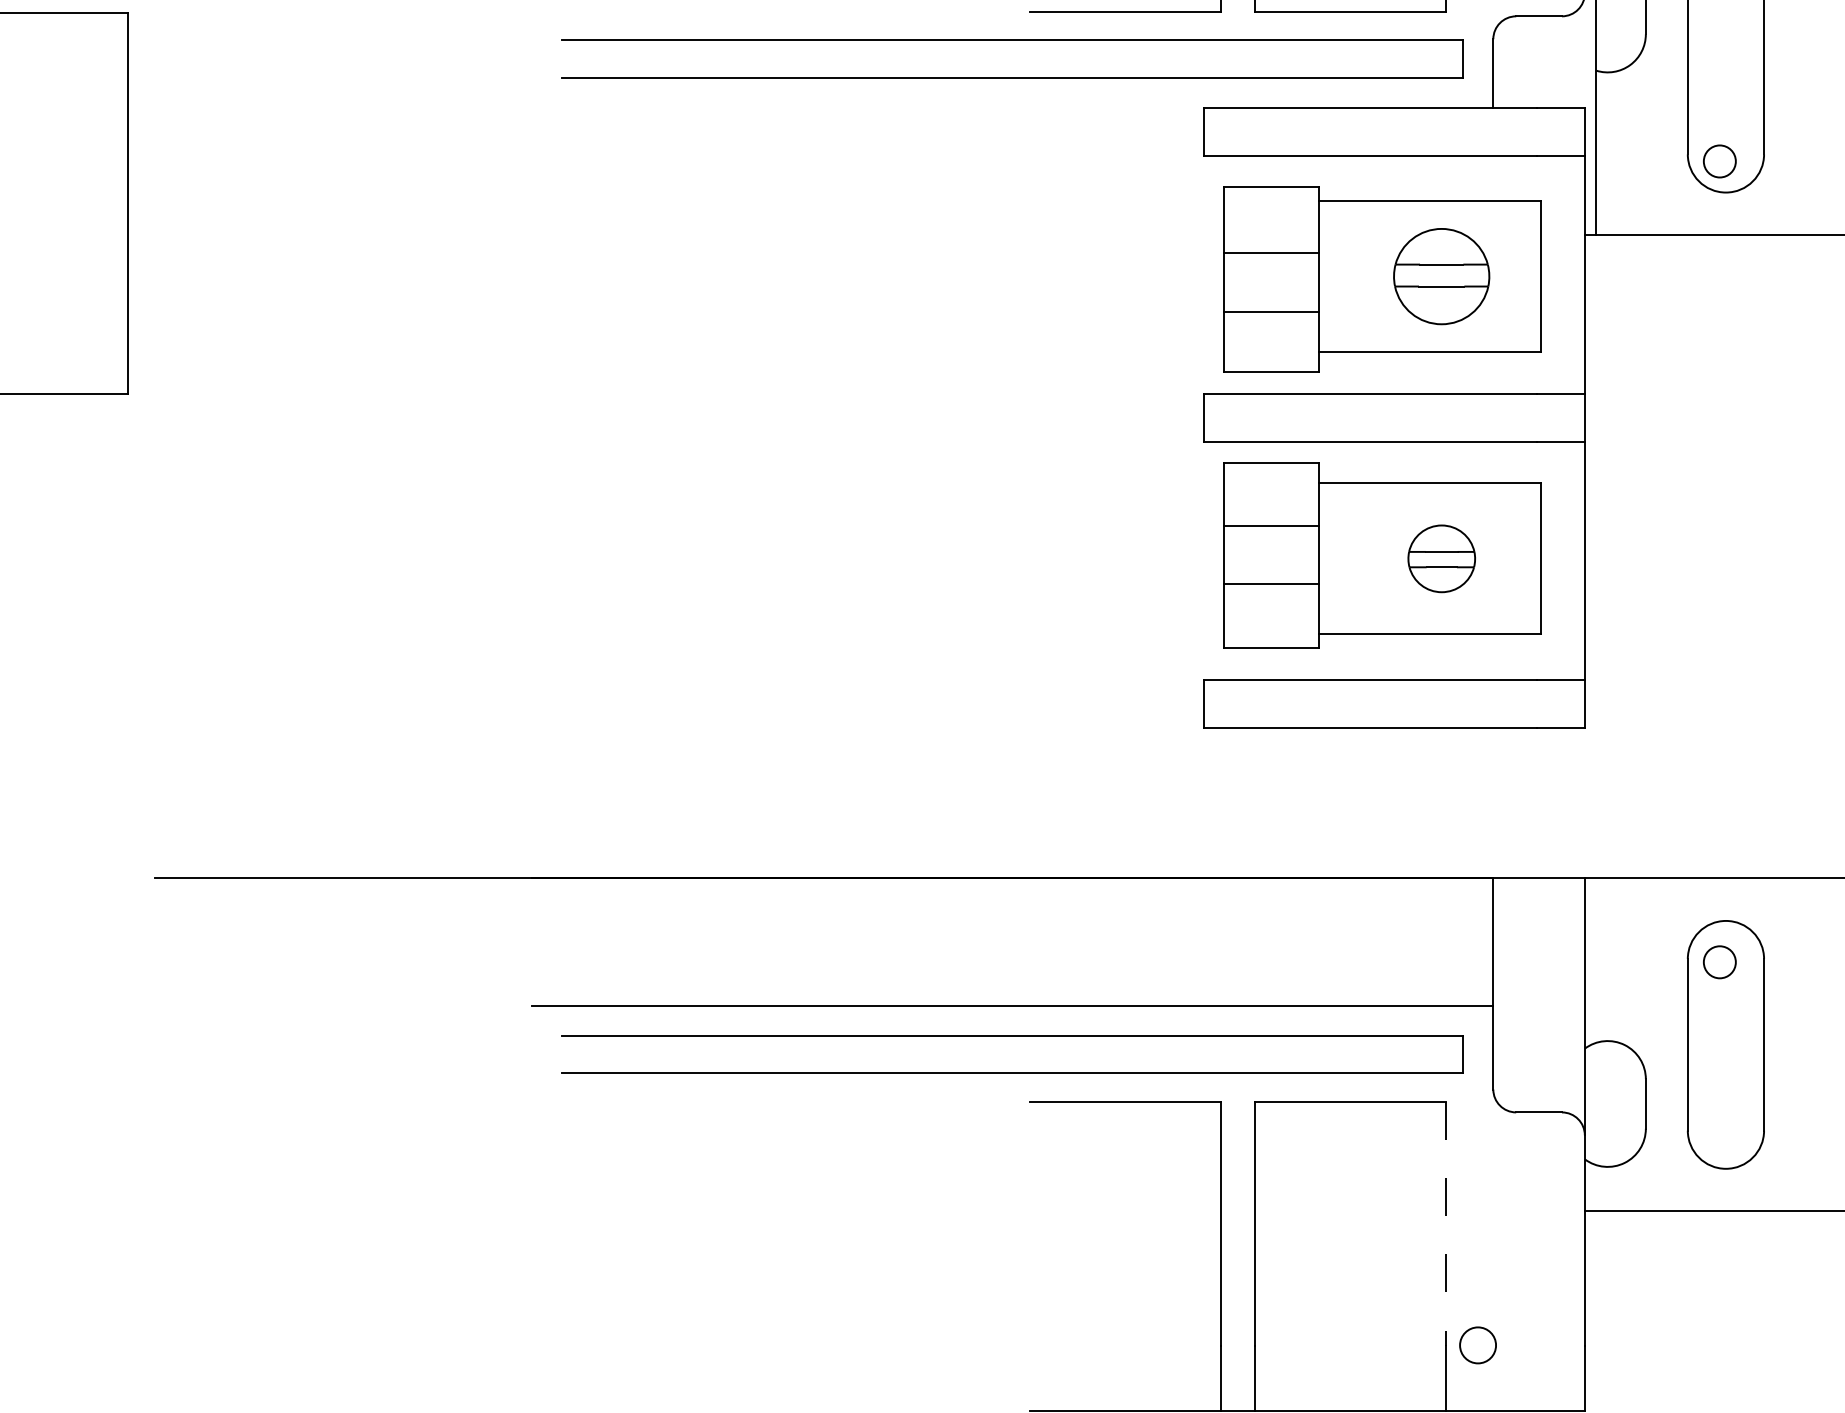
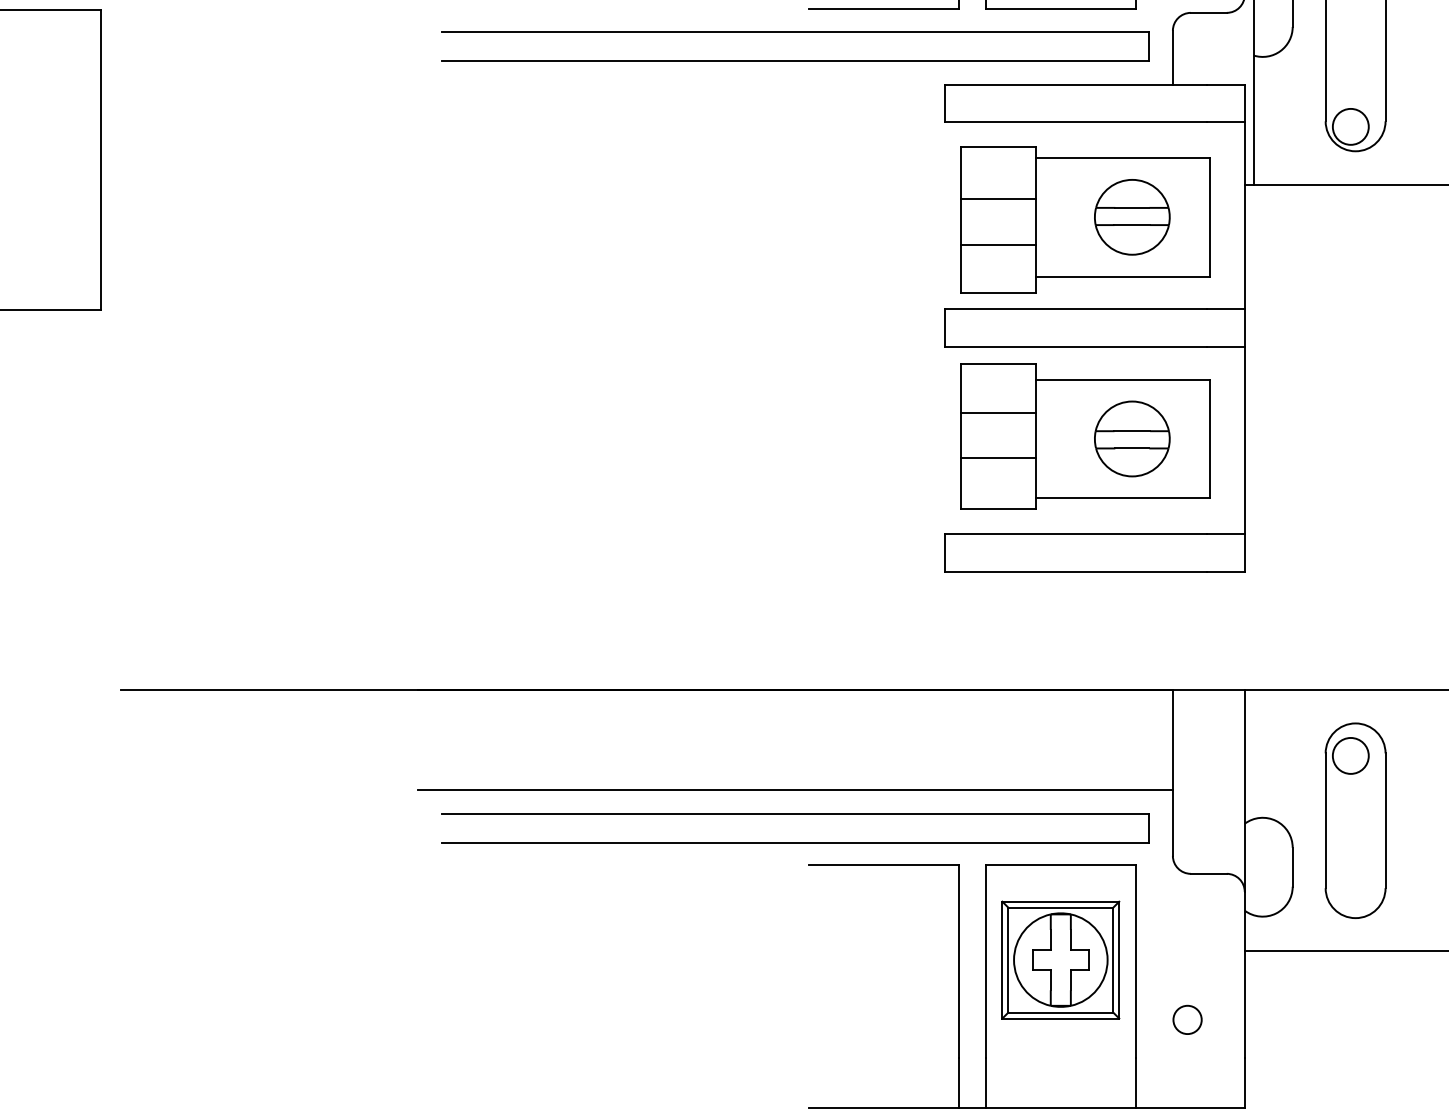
circle: (1719, 161) -> (1350, 126), size x1.43
part: (1441, 558) -> (1132, 438), size x1.43
circle: (1719, 962) -> (1350, 756), size x1.43
part: (1350, 1221) -> (1060, 959), added
line: (1446, 1224) -> (1136, 961), dashed -> solid
circle: (1477, 1345) -> (1187, 1020), moved

